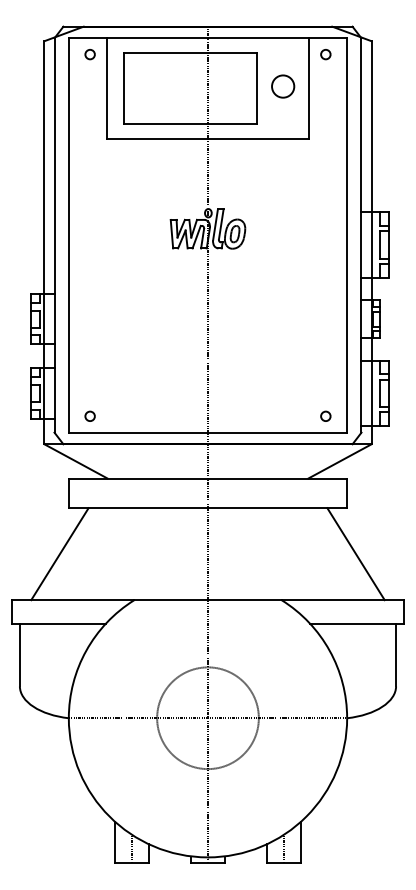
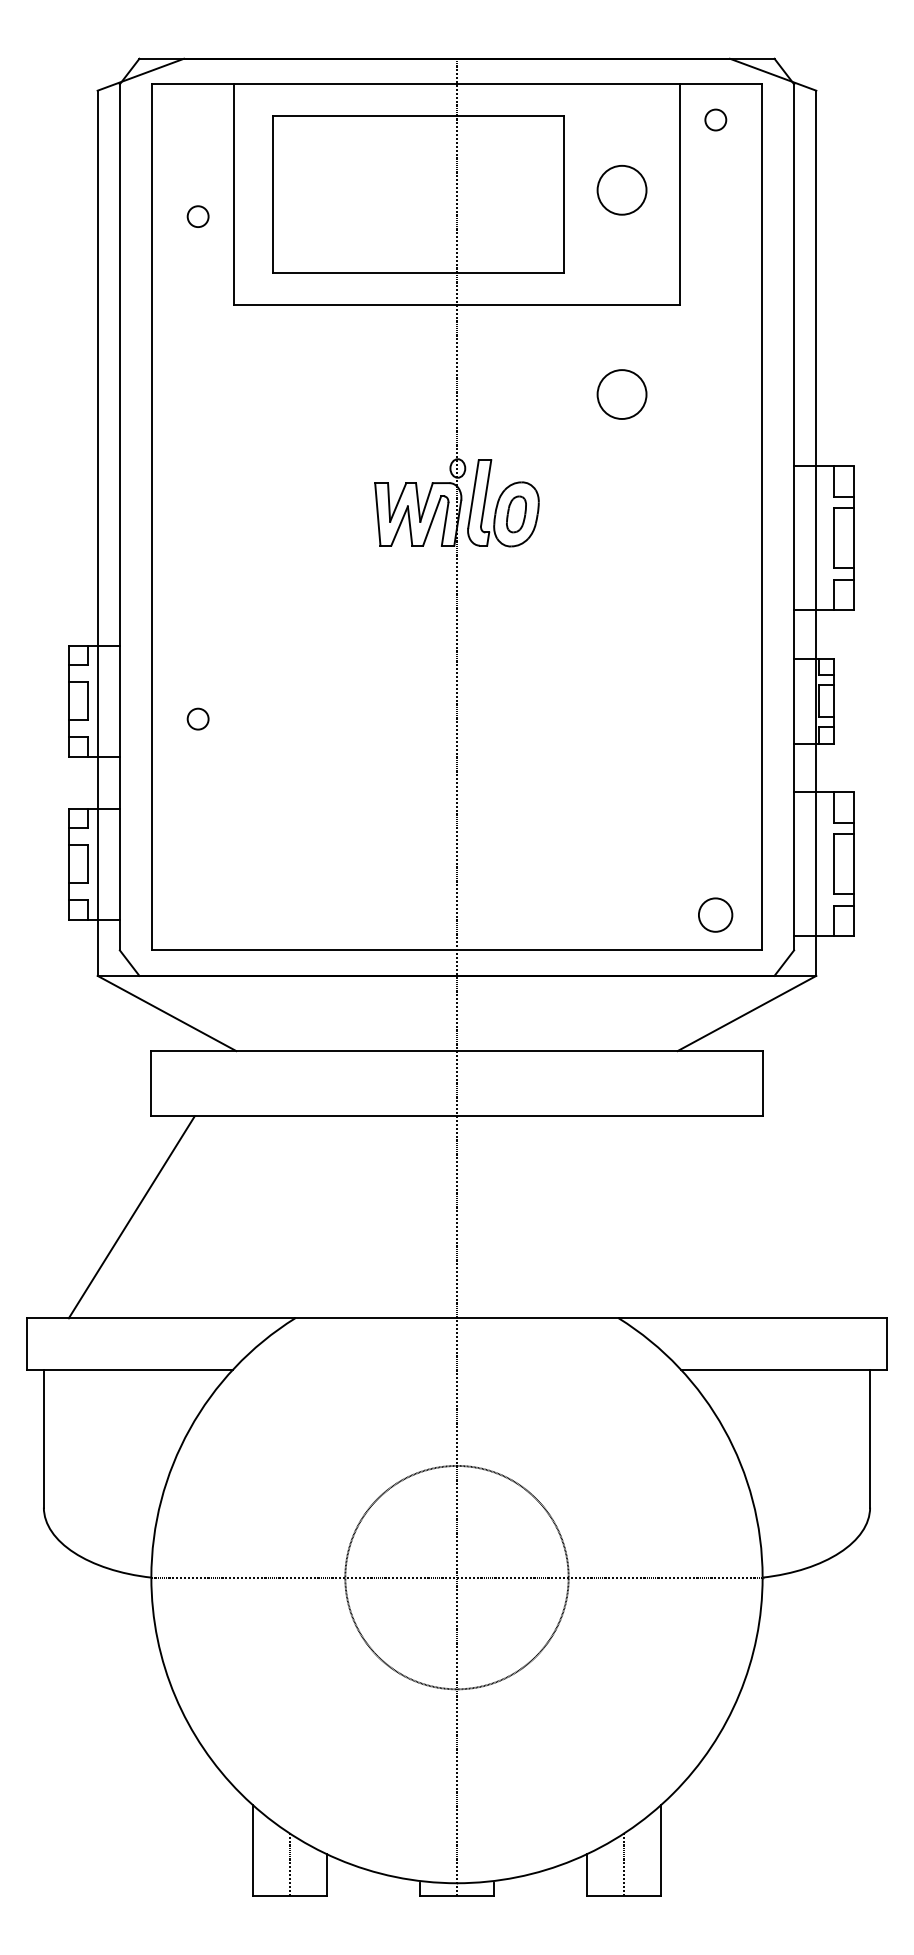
circle: (89, 54) -> (196, 216), moved
circle: (283, 179) -> (622, 394), added
circle: (89, 415) -> (196, 717), moved
circle: (325, 415) -> (715, 912), size x1.6
line: (355, 554) -> (780, 1217), removed

